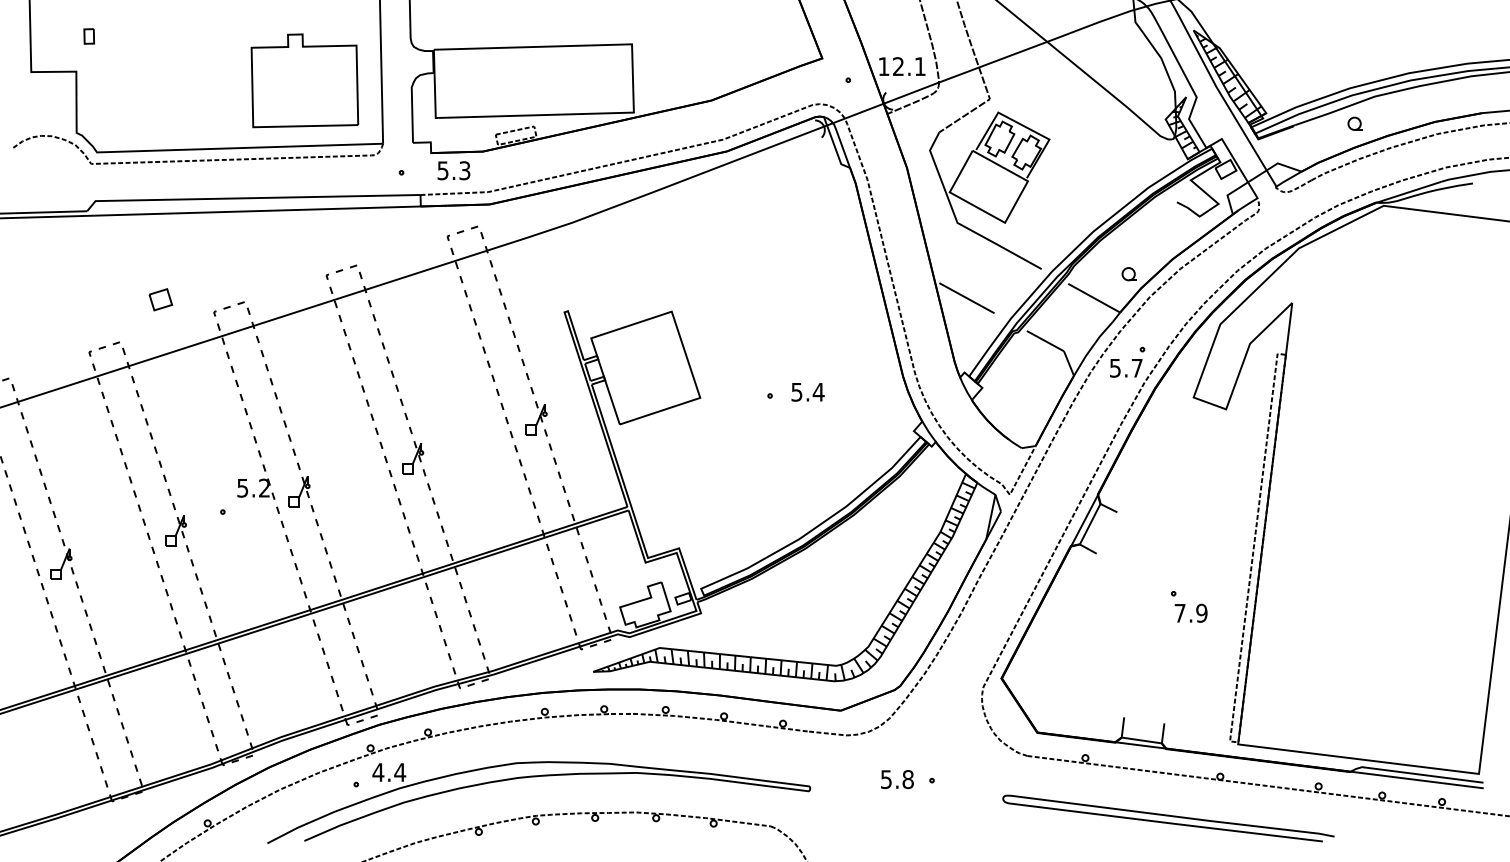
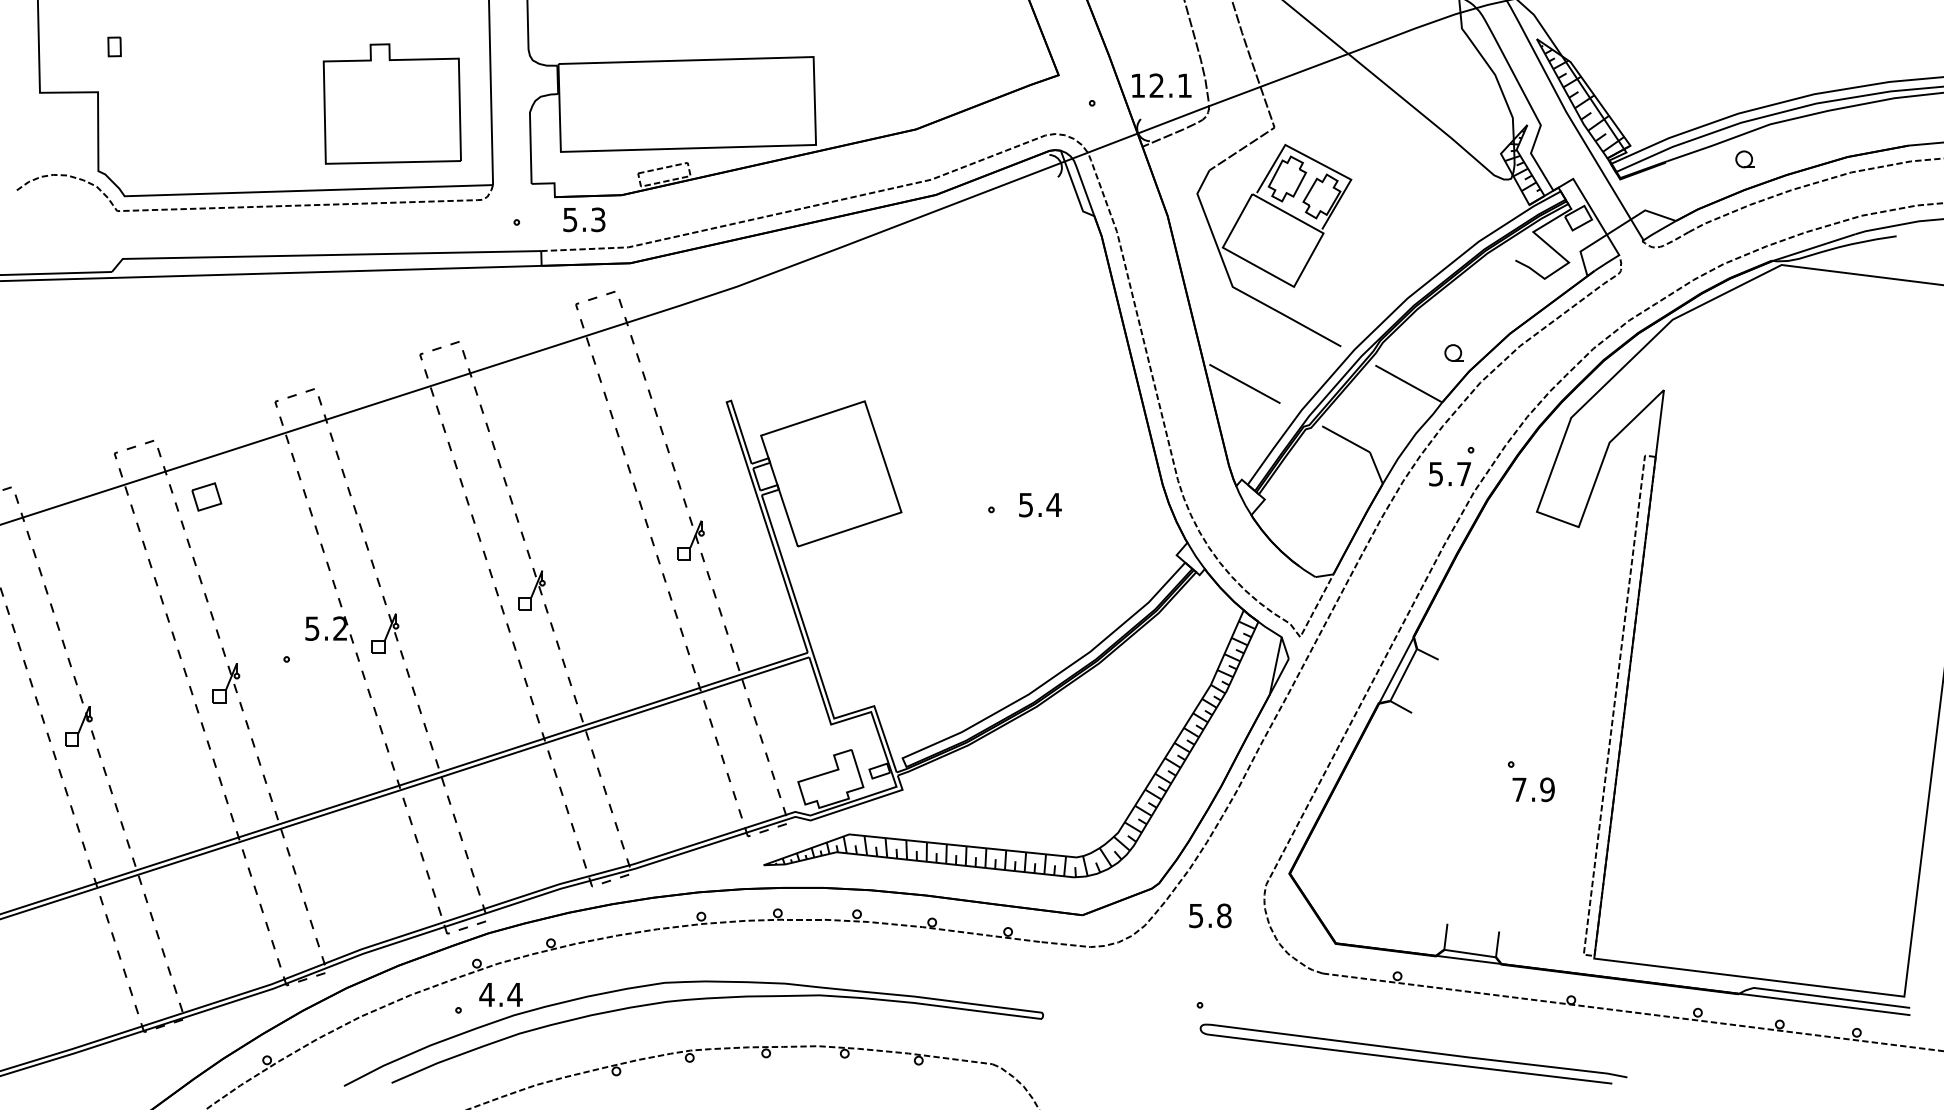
part: (160, 299) -> (206, 496), moved
text: (897, 779) -> (1210, 915), moved
curve: (1168, 816) -> (1413, 1051), moved

